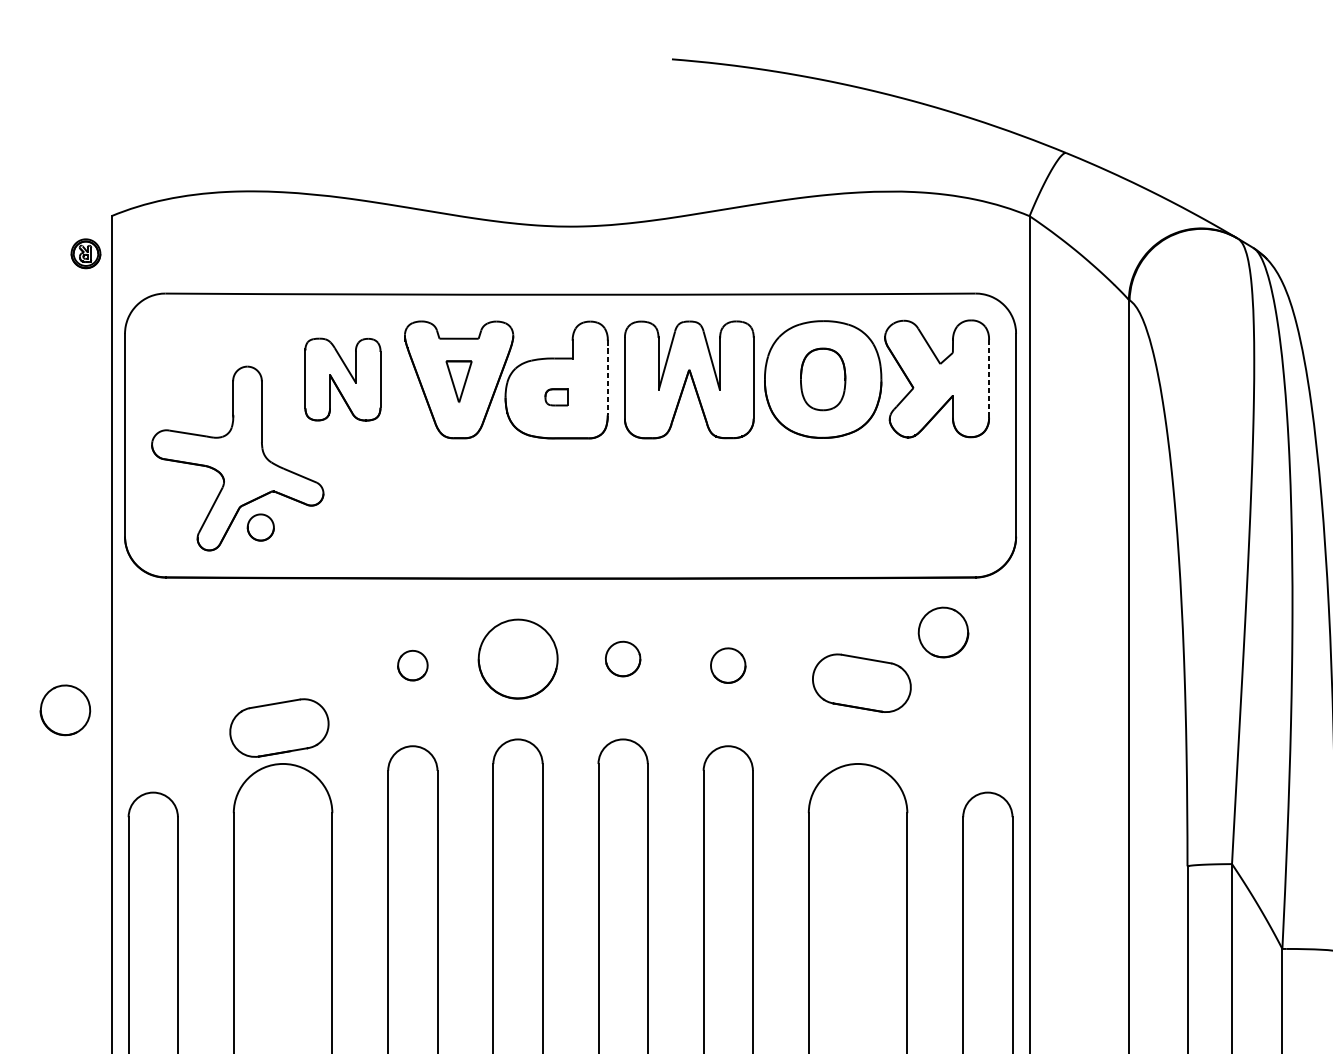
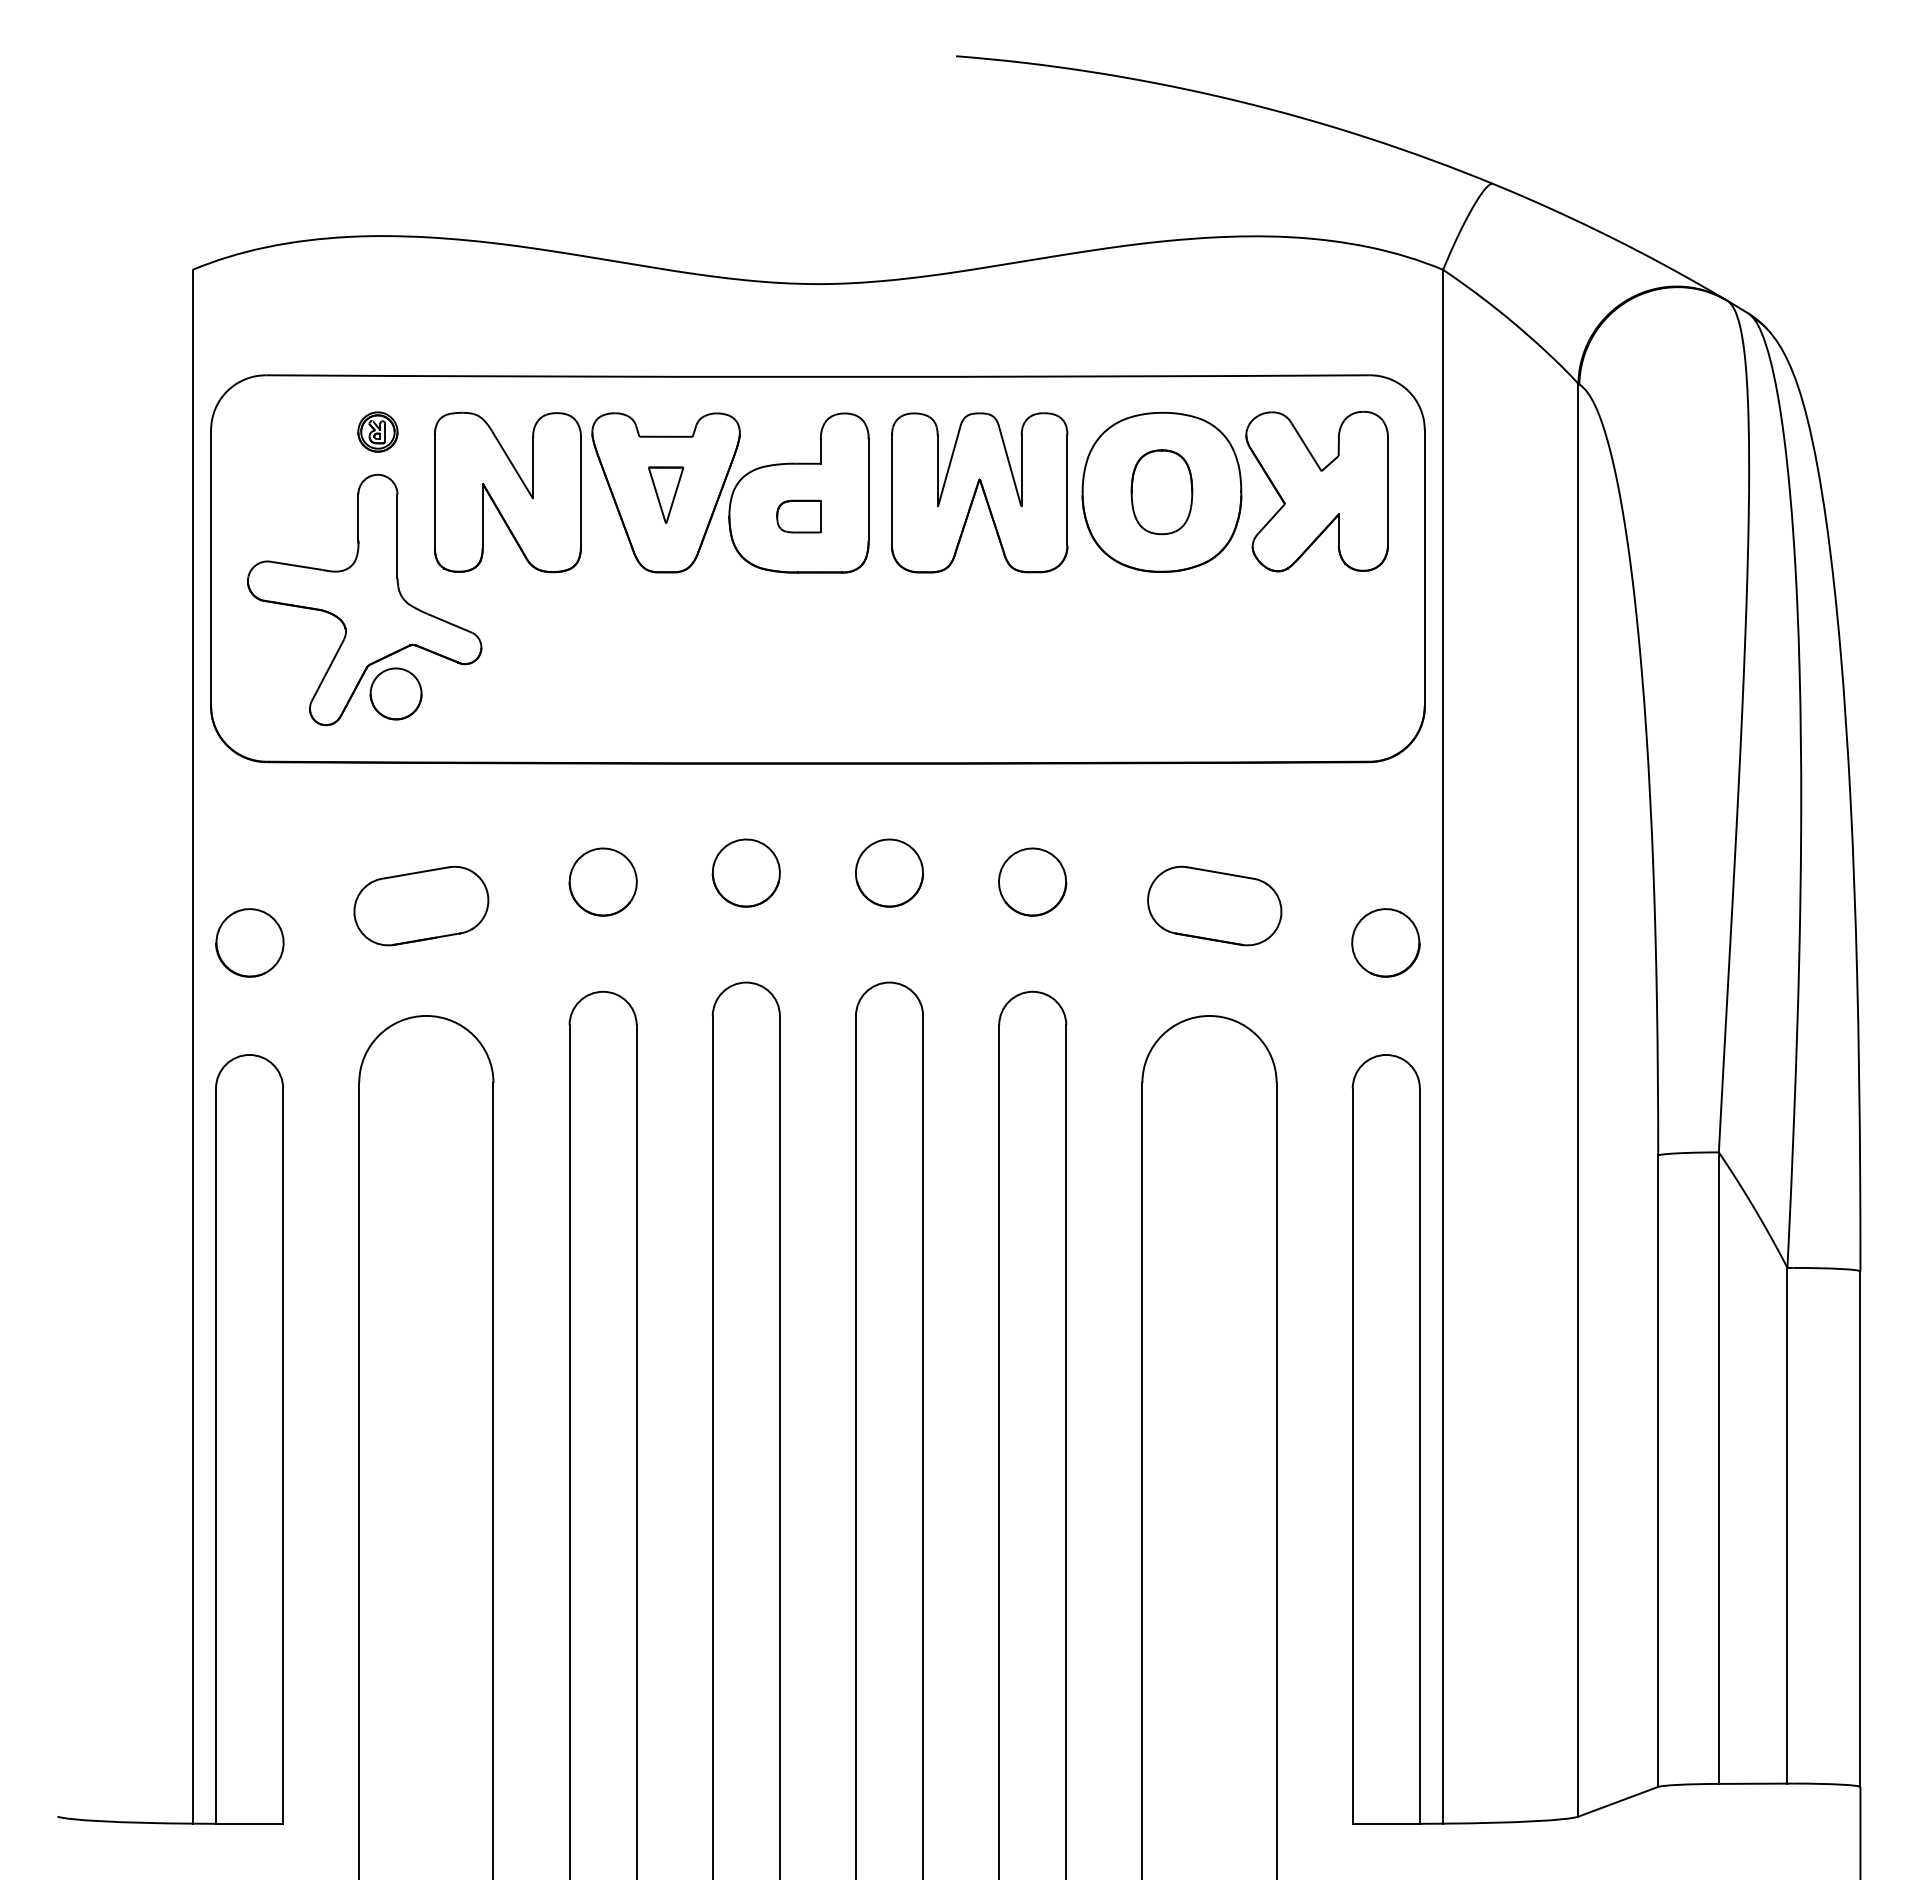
part: (85, 253) -> (377, 431), moved
line: (607, 377) -> (868, 489), dashed -> solid
line: (988, 378) -> (1387, 491), dashed -> solid
part: (342, 379) -> (507, 492), size x1.43
part: (556, 397) -> (798, 516), size x1.43
part: (260, 527) -> (395, 693), size x1.43
part: (943, 632) -> (1385, 942), moved
part: (517, 658) -> (745, 872), size x0.62
part: (623, 658) -> (889, 872), size x1.43
part: (412, 665) -> (602, 881), size x1.67
part: (728, 665) -> (1032, 881), size x1.43
part: (65, 710) -> (249, 942), moved
part: (279, 727) -> (421, 905), moved

